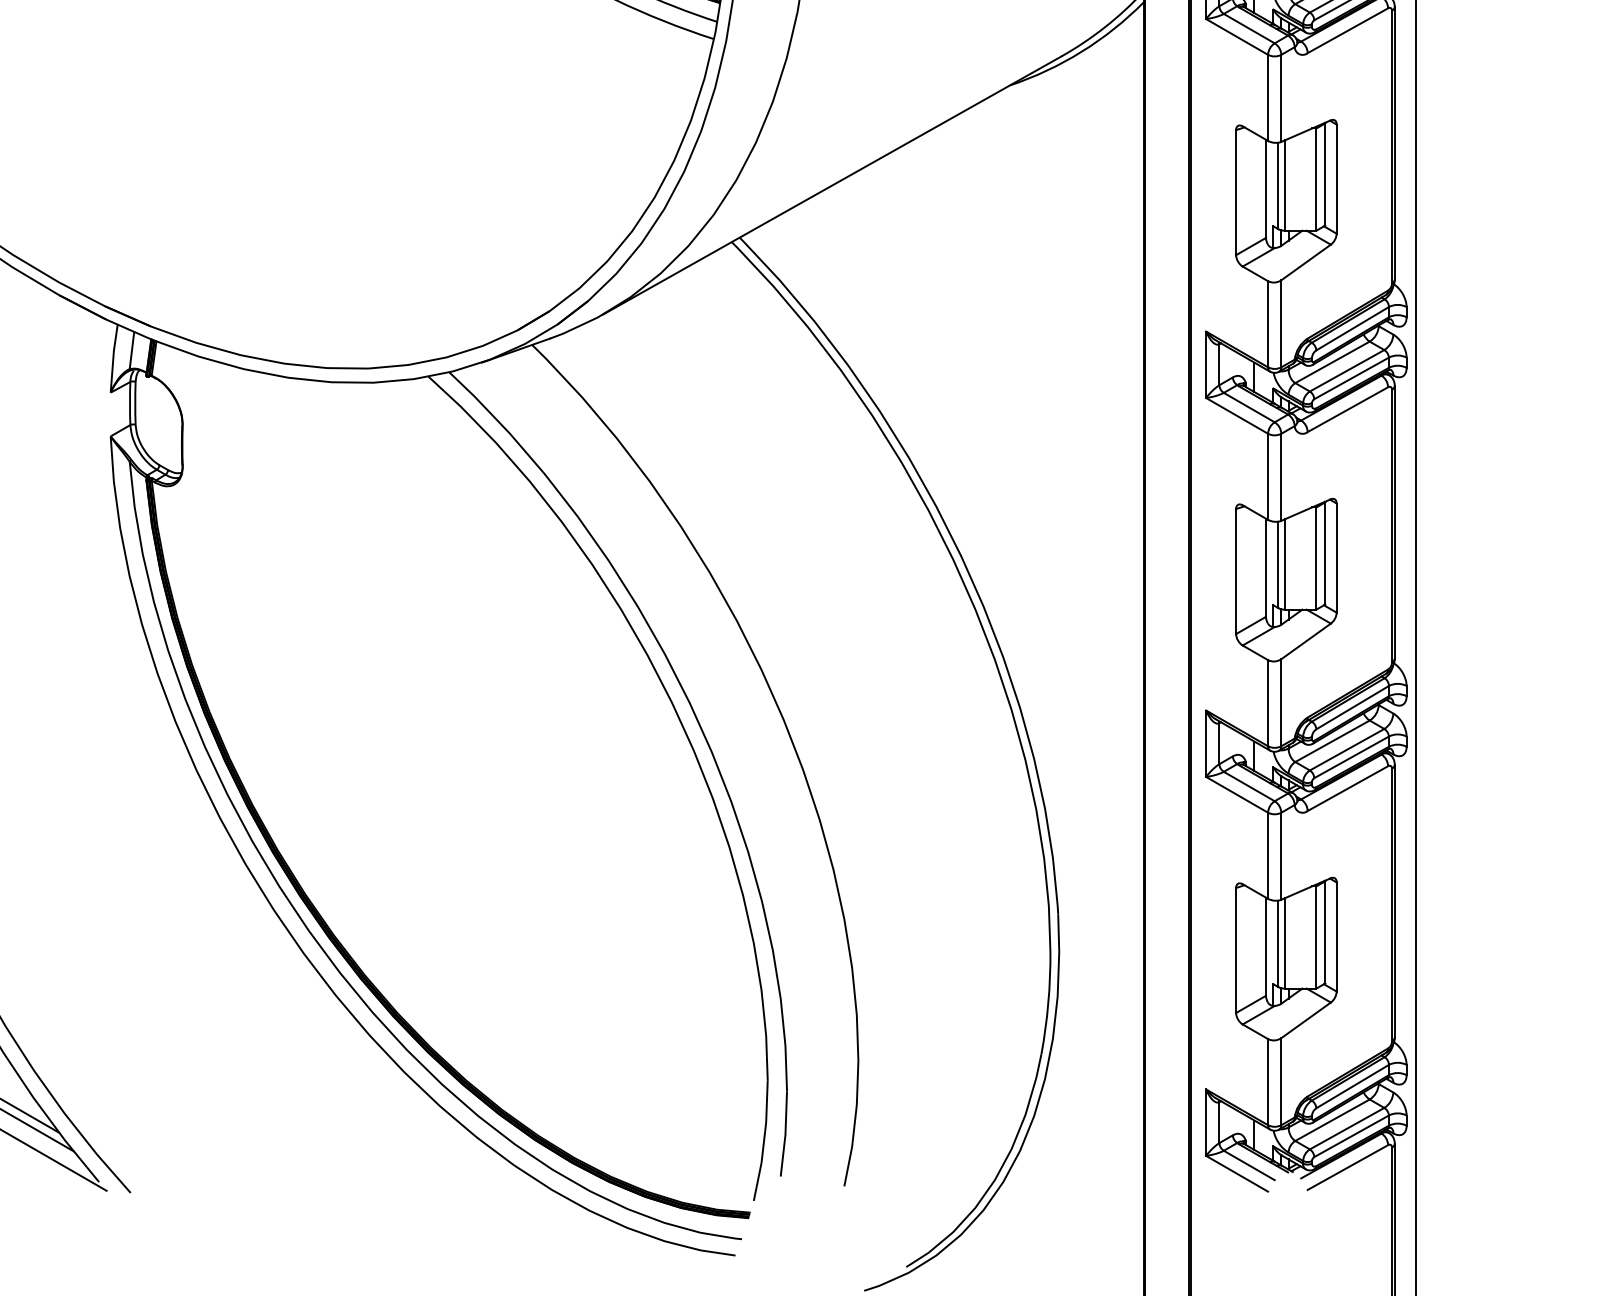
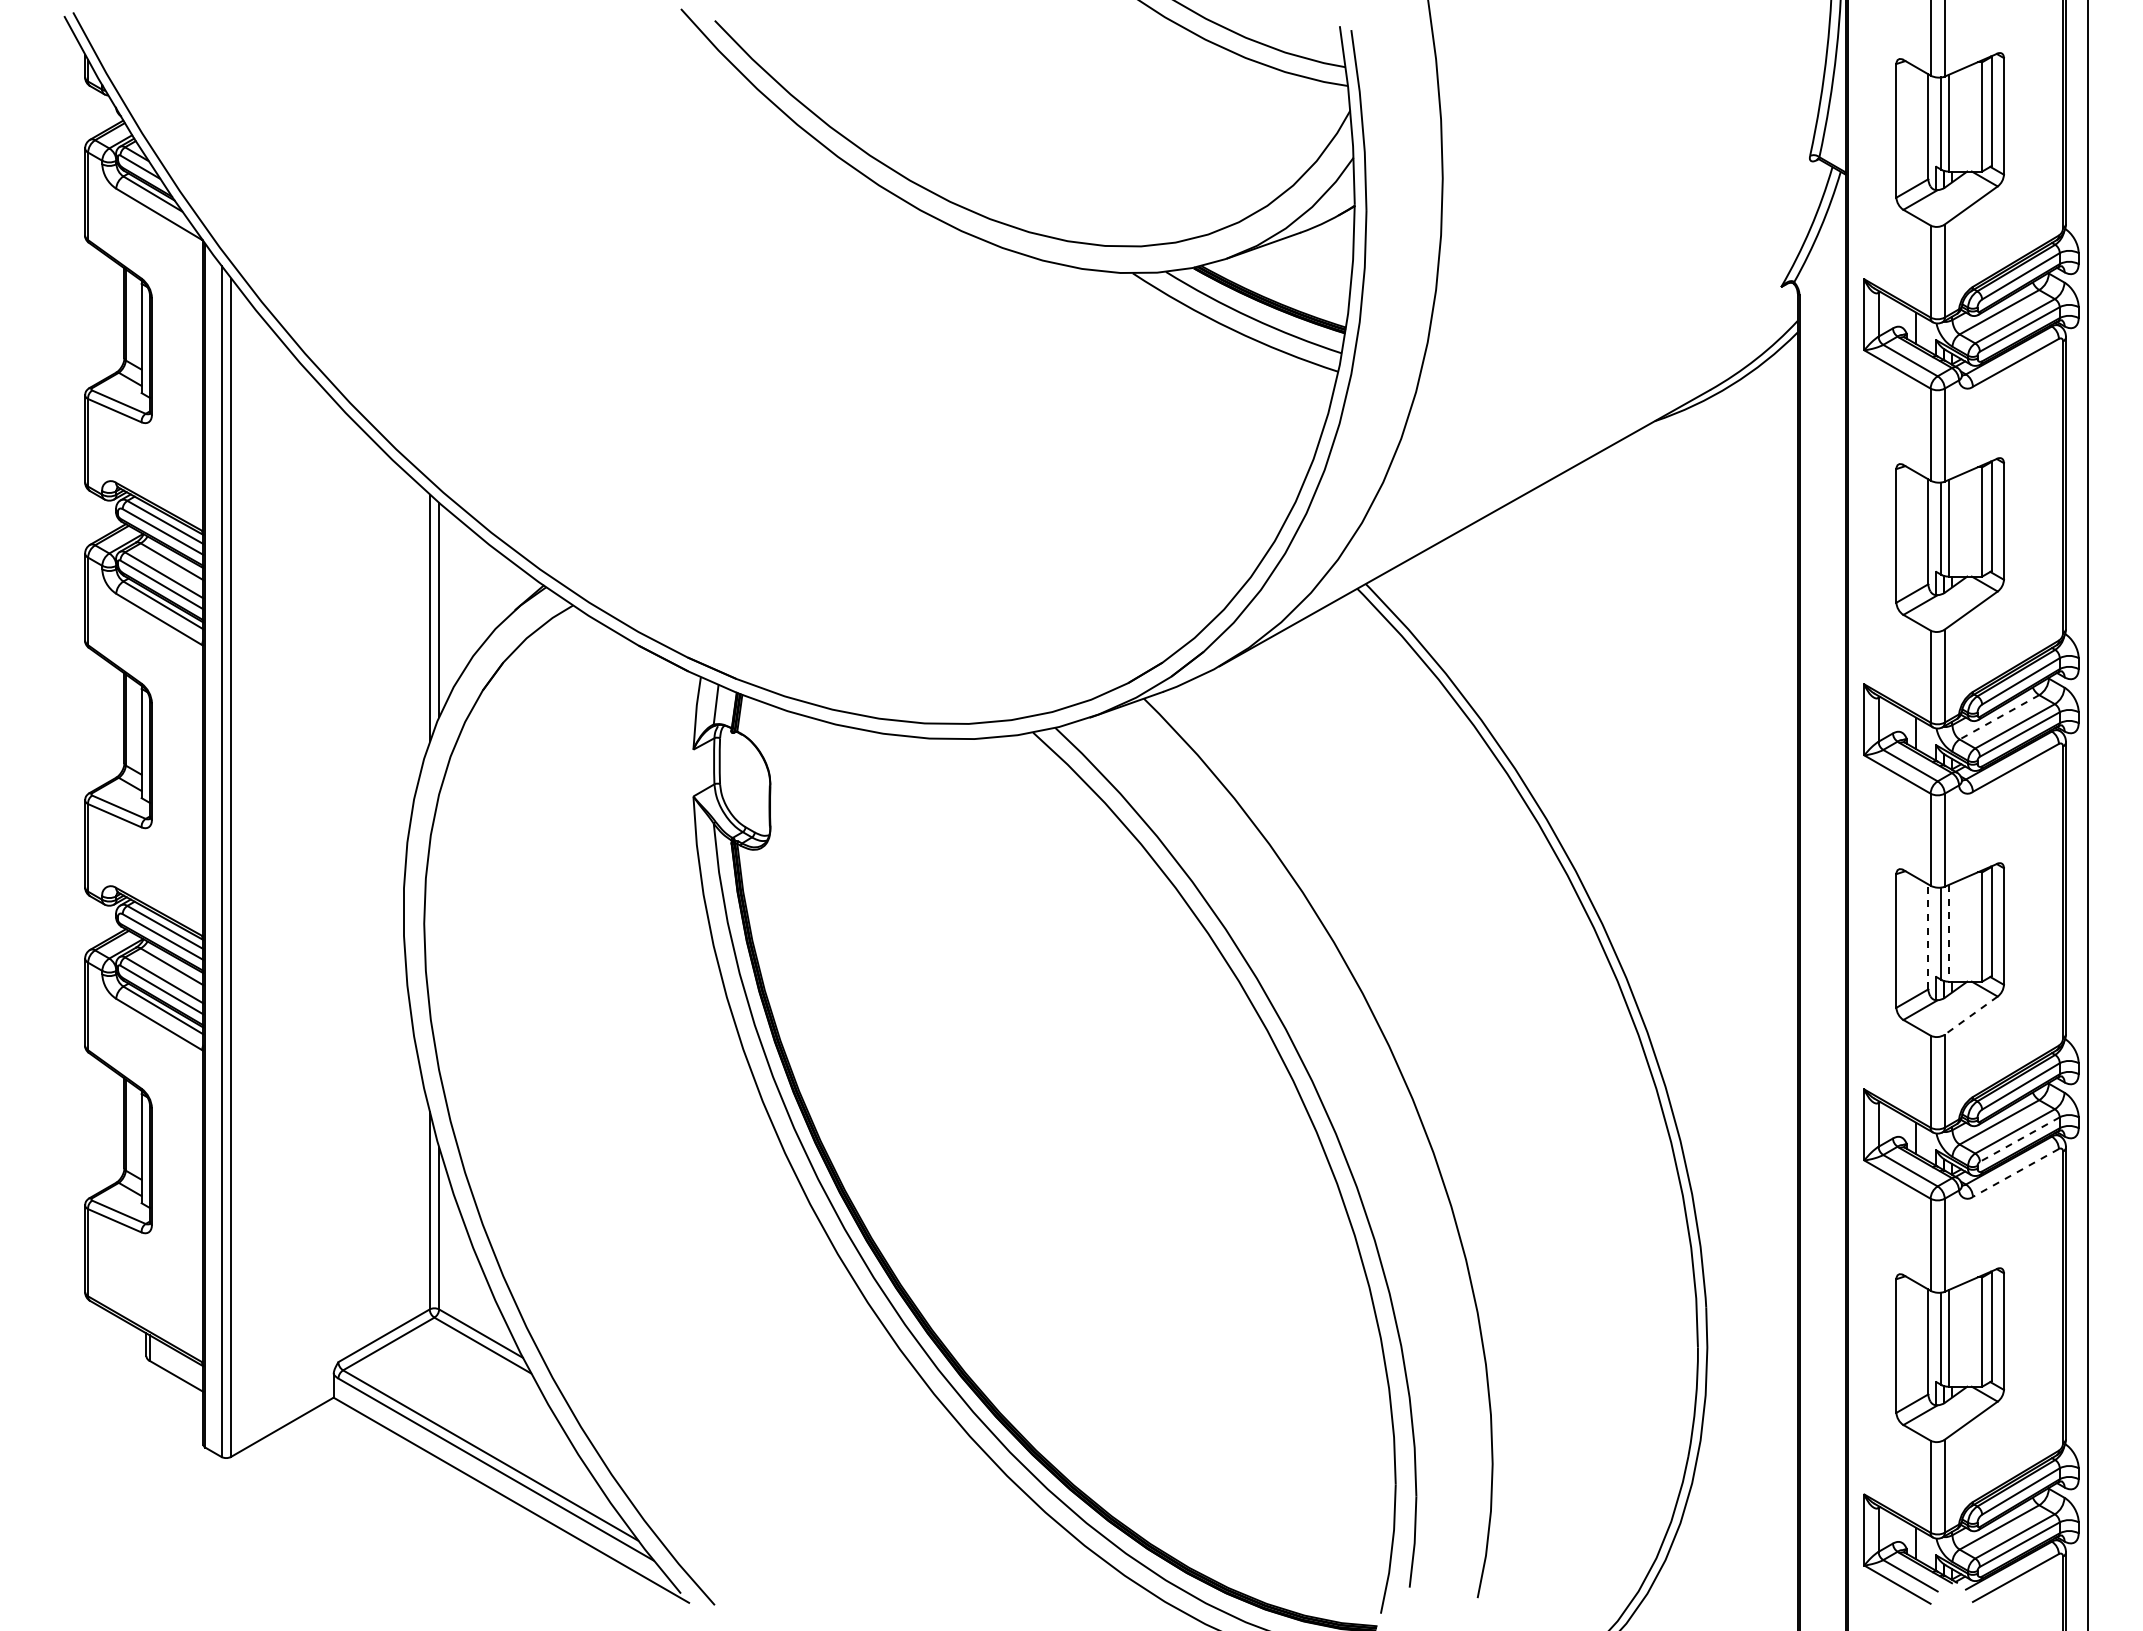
line: (1332, 362) -> (1999, 717), solid -> dashed
line: (1284, 564) -> (1948, 933), solid -> dashed
line: (1266, 567) -> (1928, 936), solid -> dashed
line: (1306, 641) -> (1971, 1015), solid -> dashed
line: (1351, 757) -> (2019, 1139), solid -> dashed
line: (1347, 789) -> (2015, 1173), solid -> dashed

